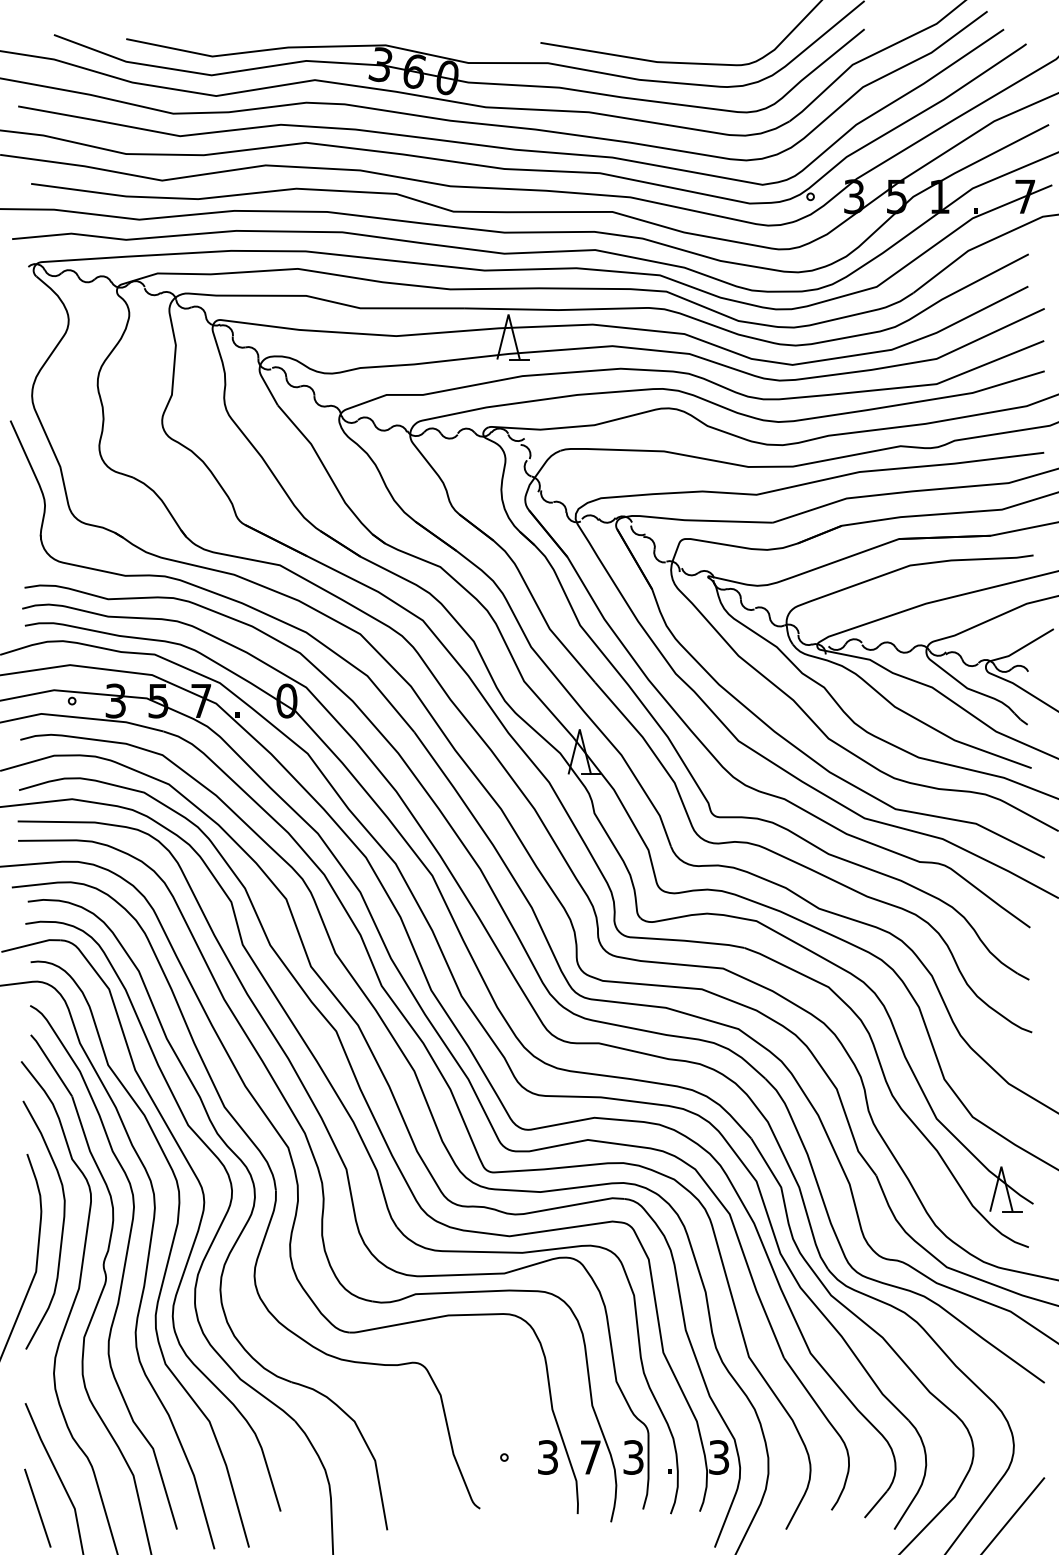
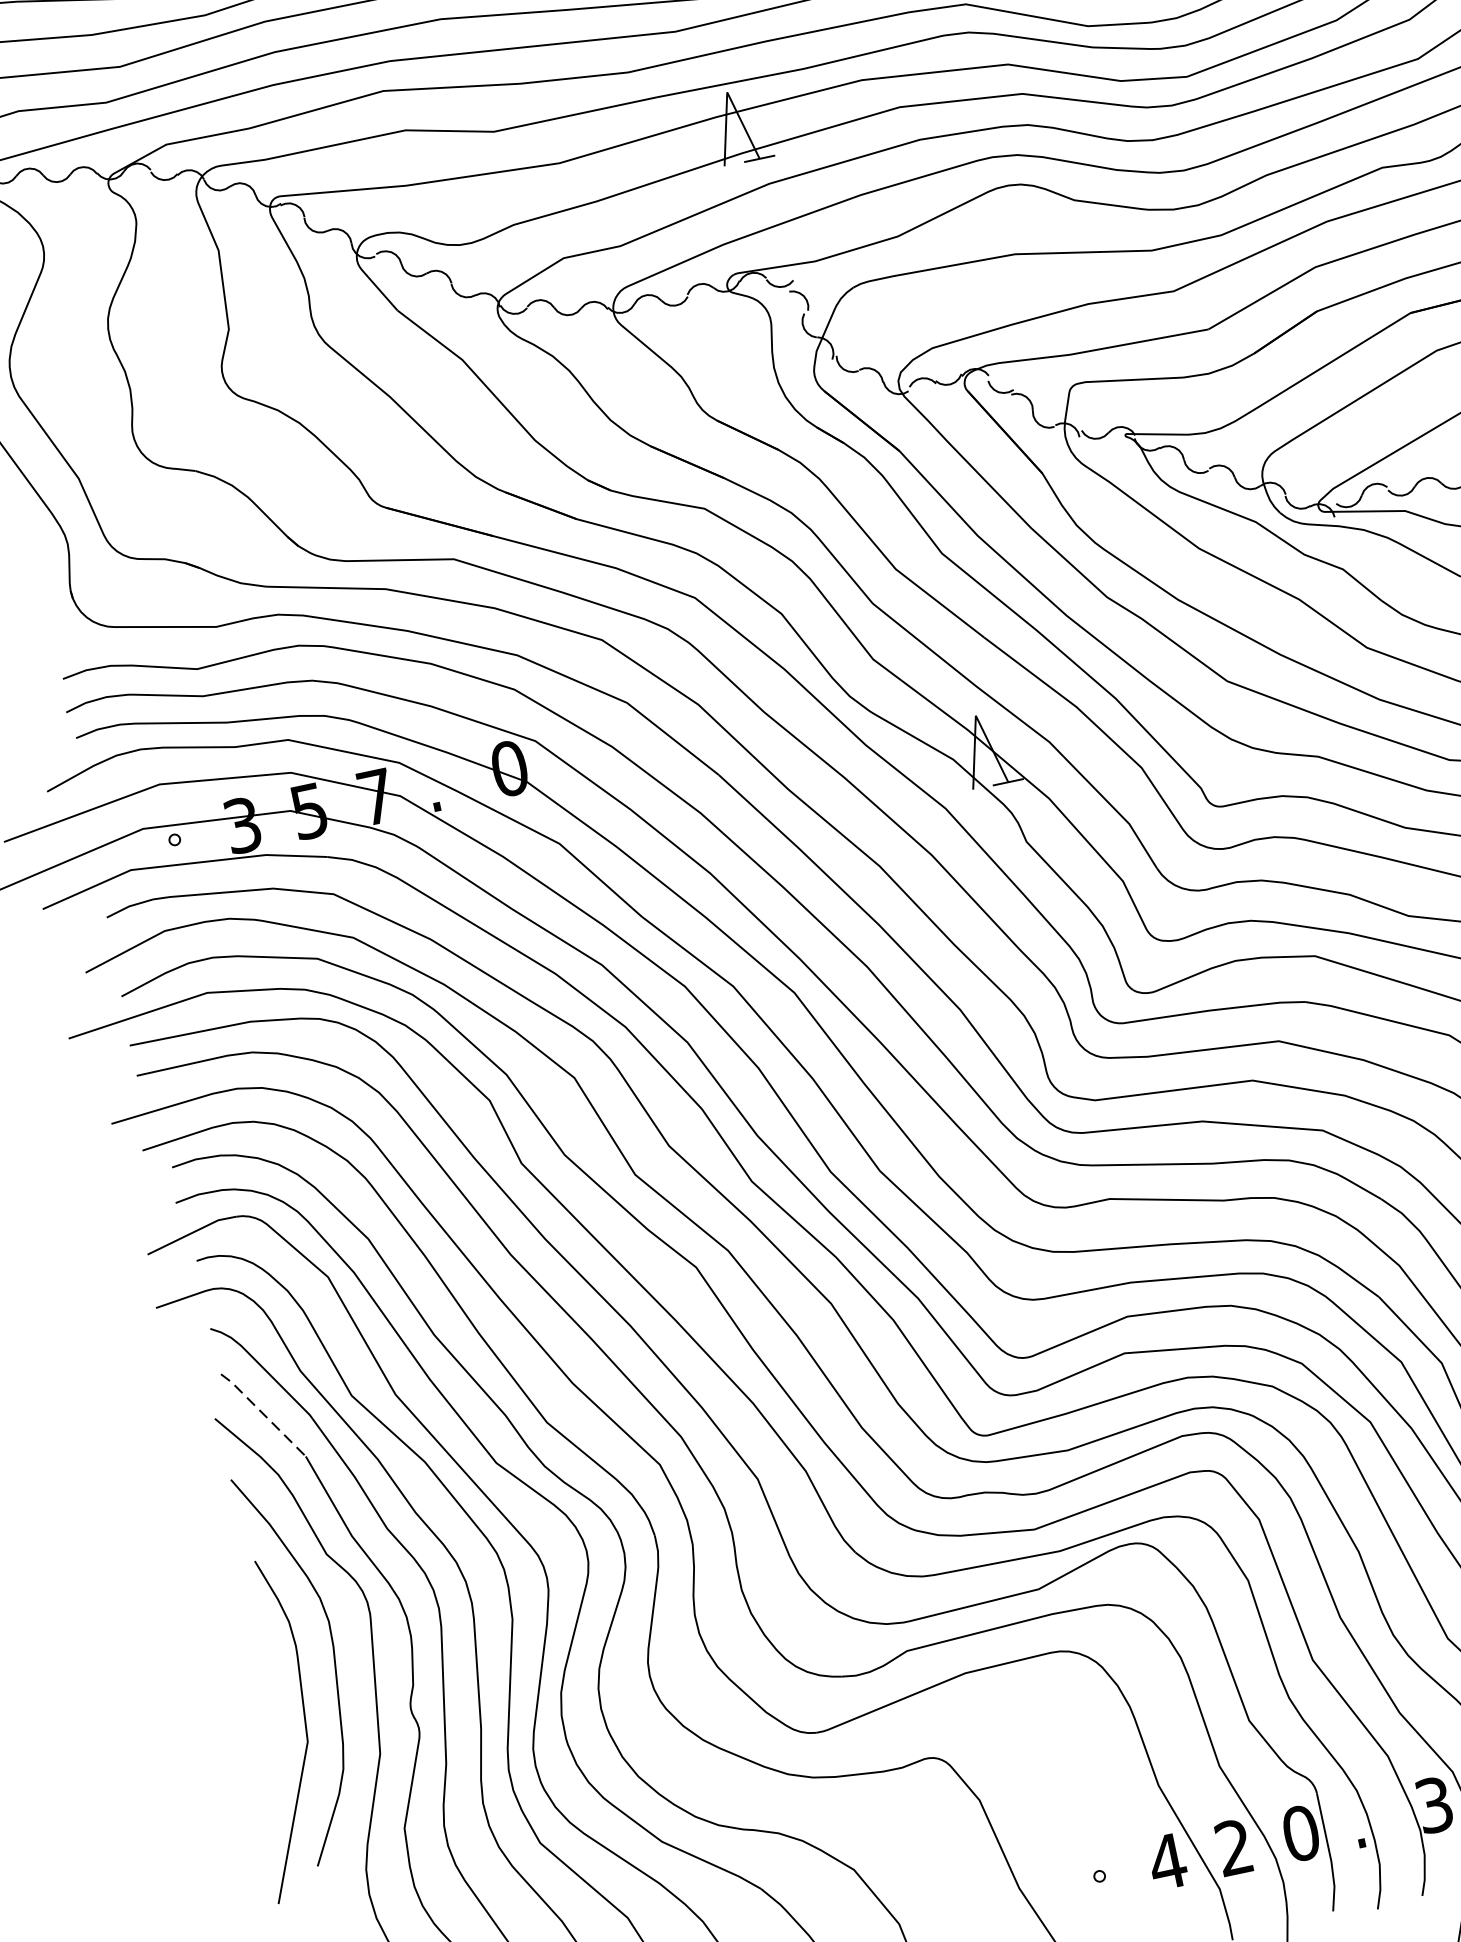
line: (51, 1063) -> (262, 1411), solid -> dashed
text: (547, 1457) -> (1166, 1861), 3 -> 4
text: (590, 1457) -> (1233, 1847), 7 -> 2
text: (633, 1457) -> (1300, 1833), 3 -> 0

